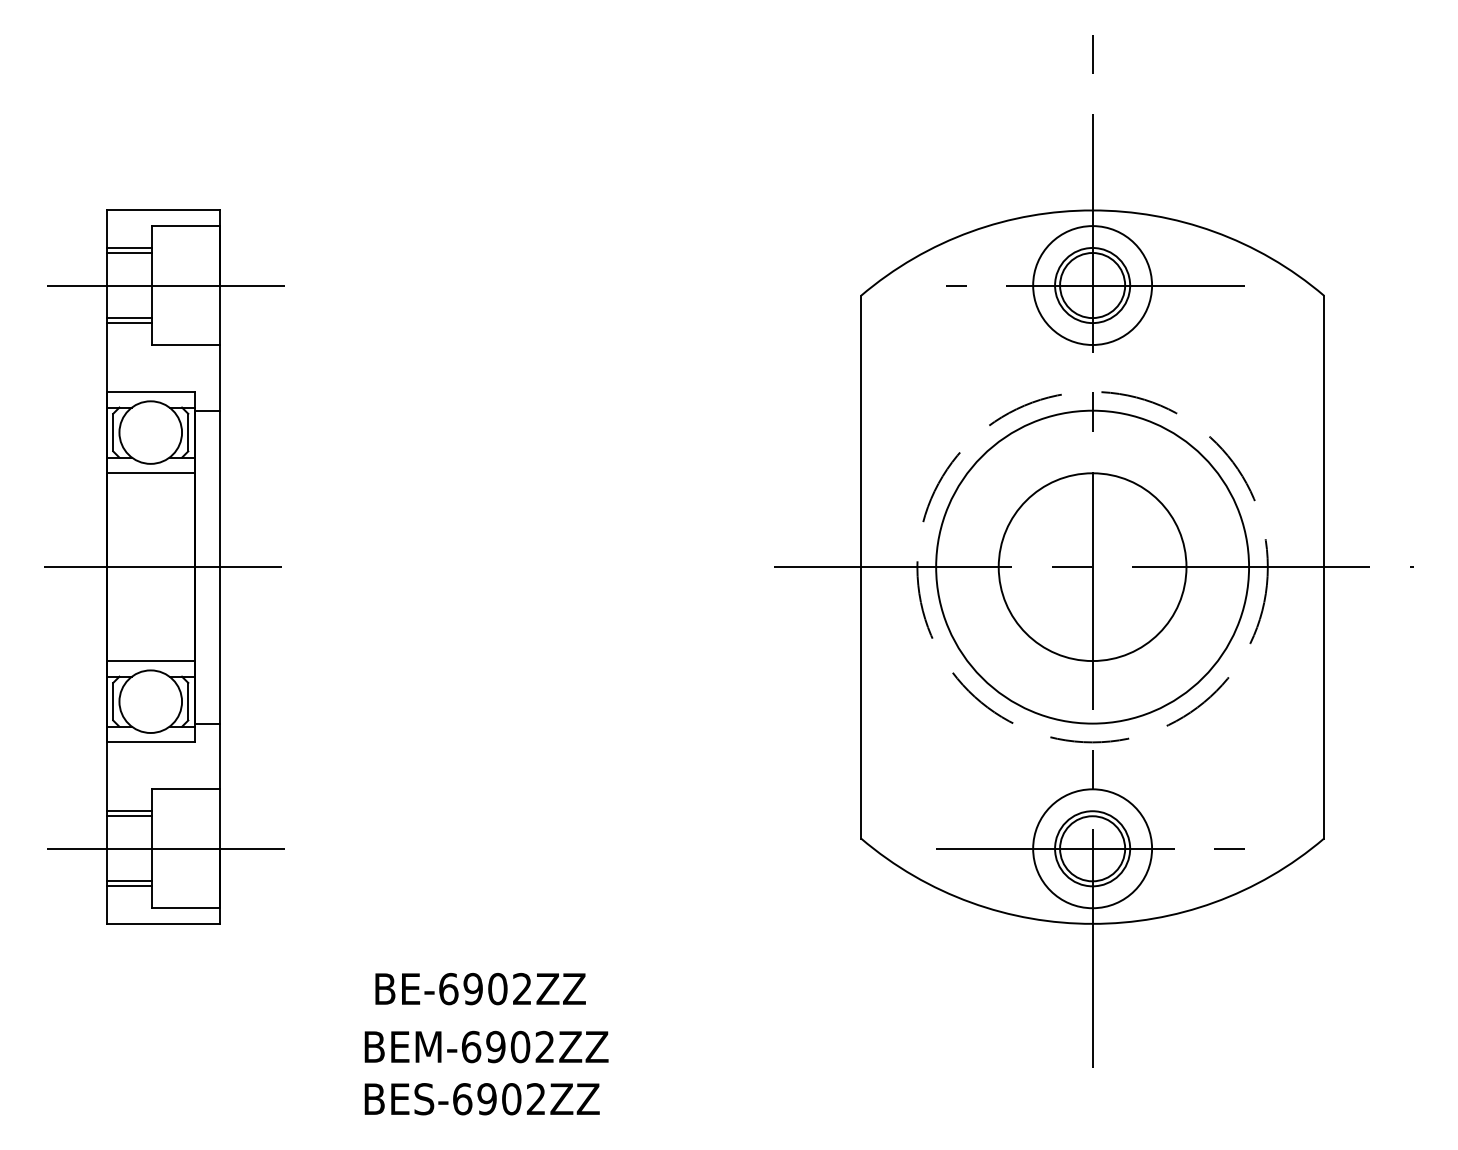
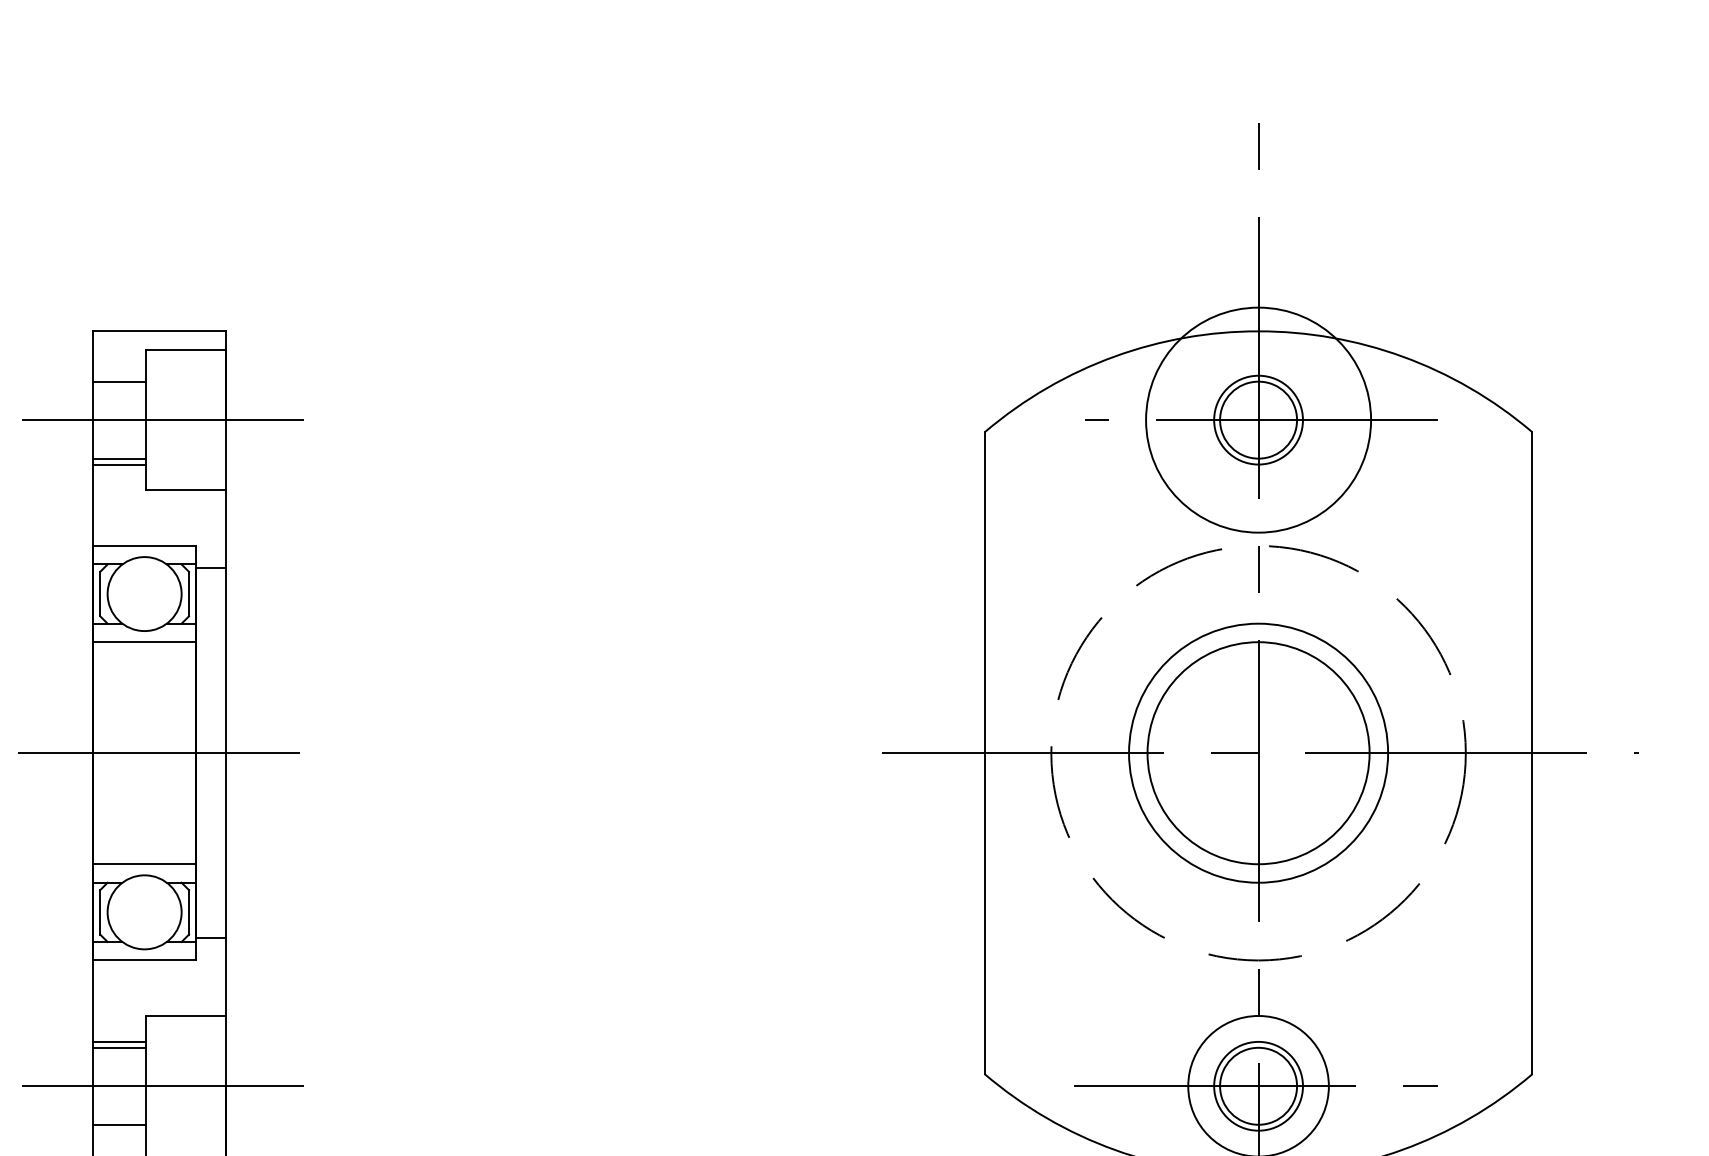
line: (129, 247) -> (119, 375), removed
circle: (1092, 285) -> (1258, 420), size x1.6
circle: (1092, 566) -> (1258, 752), size x0.7
line: (129, 886) -> (119, 1130), removed

